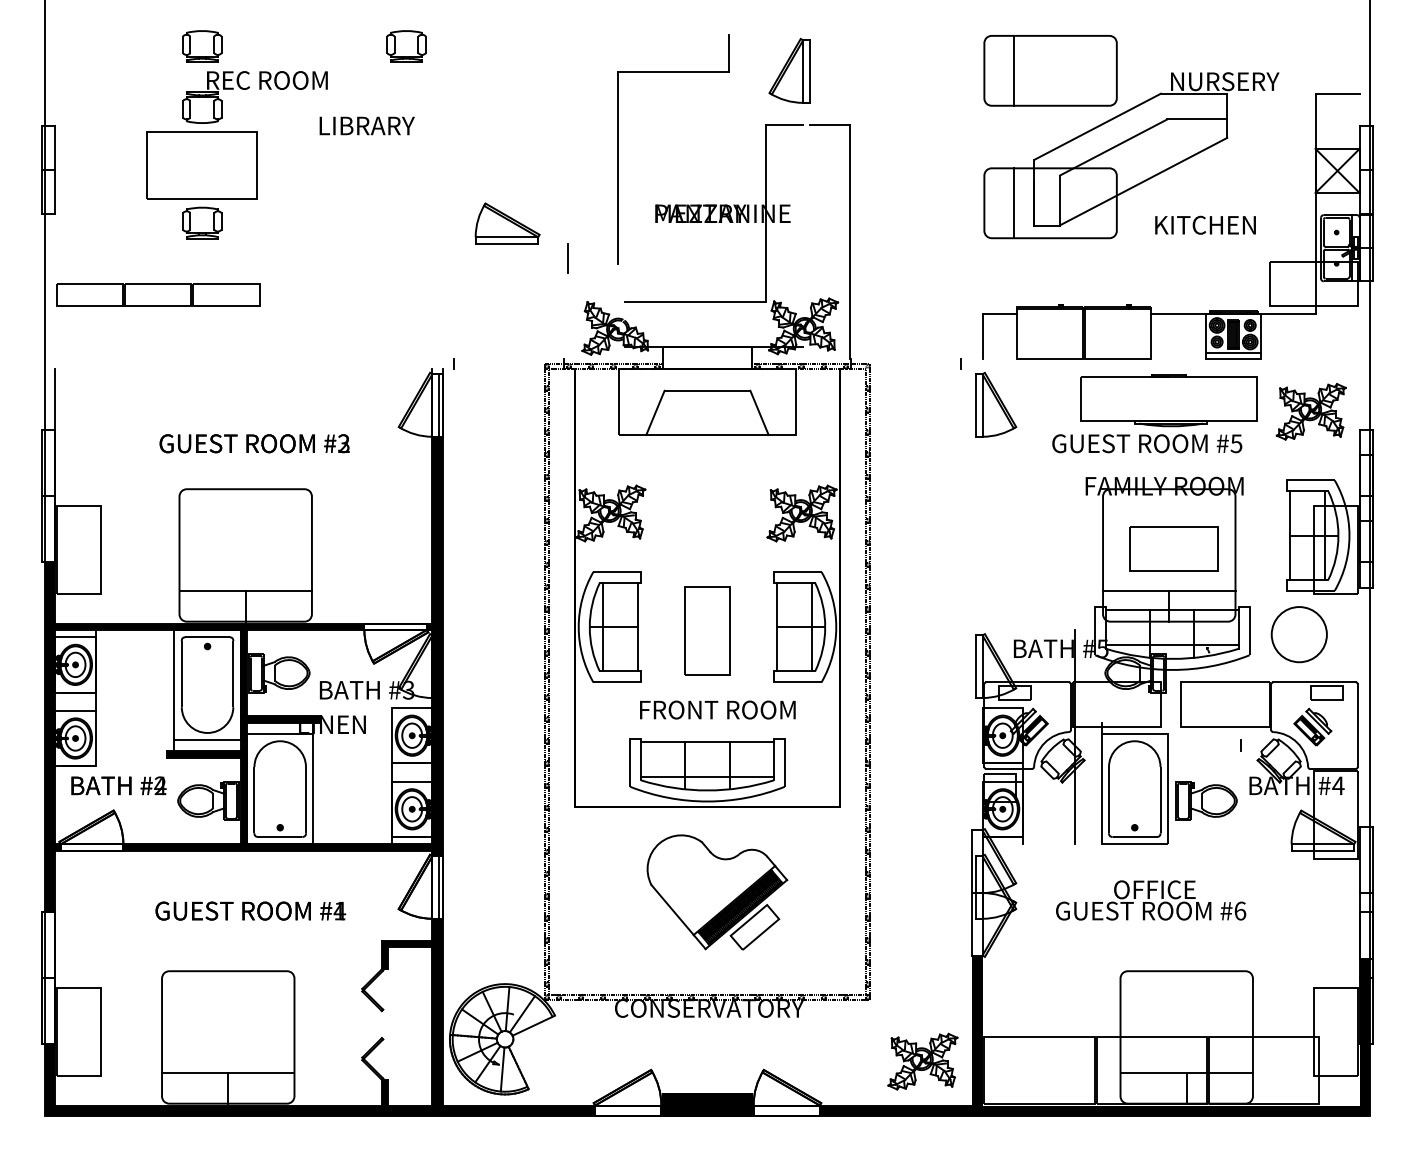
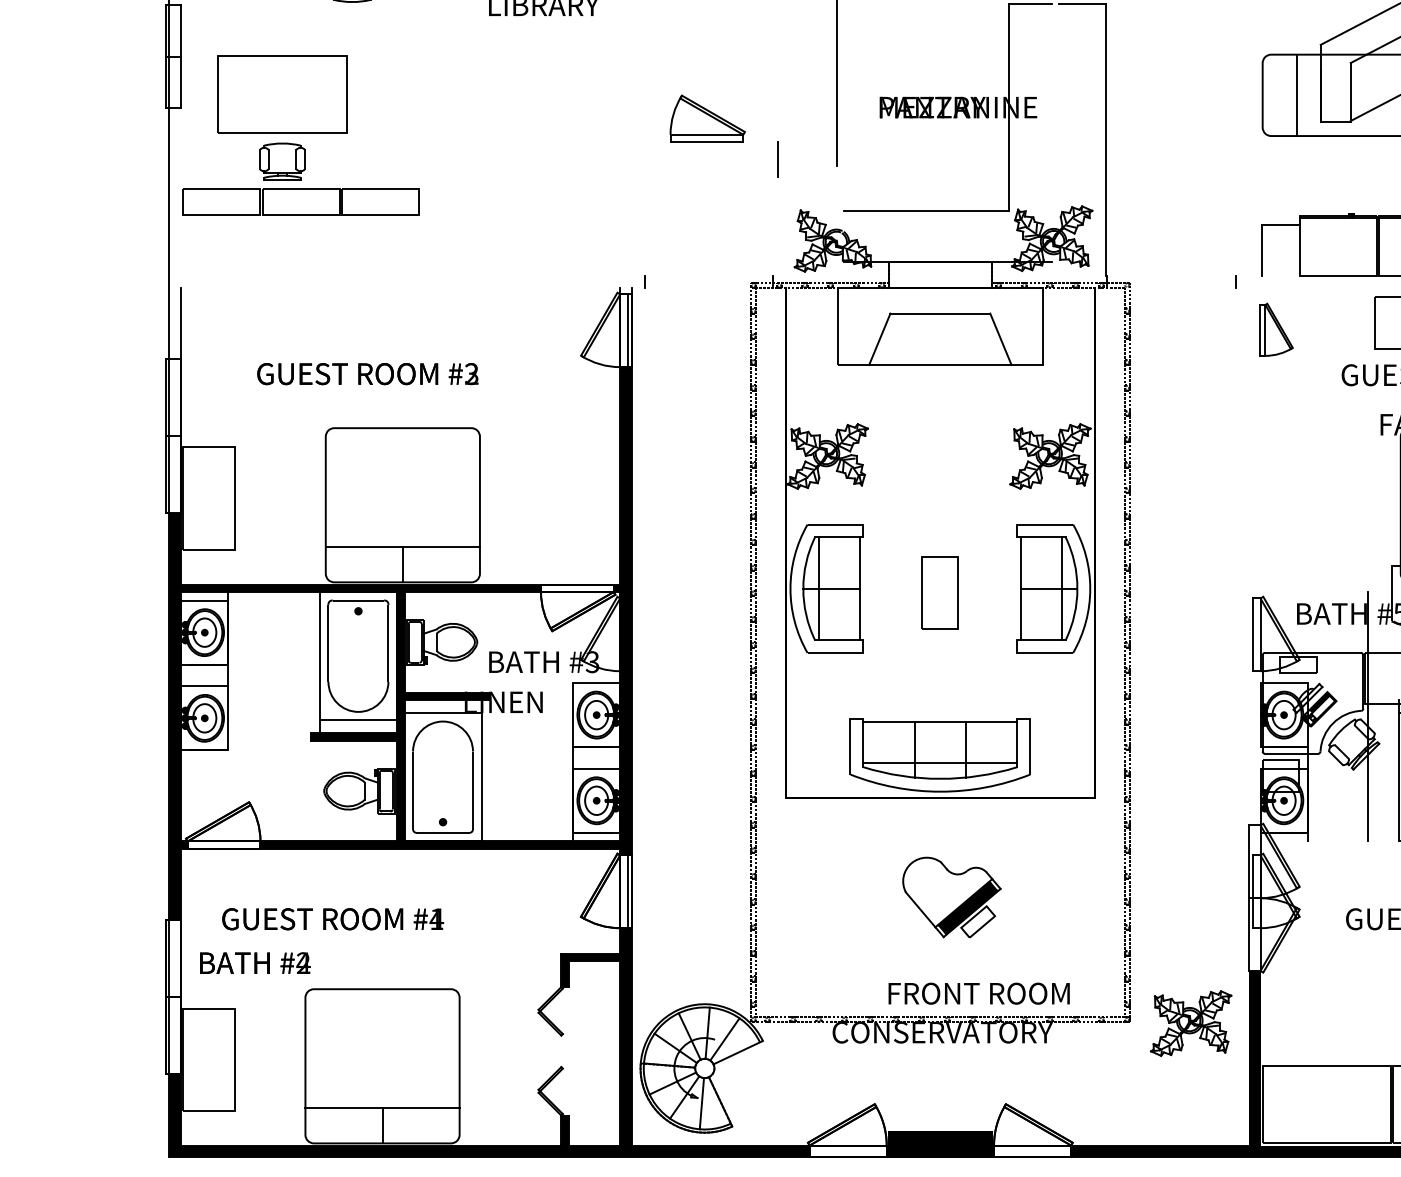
part: (201, 185) -> (281, 117), moved
part: (996, 404) -> (1276, 329), size x0.7
text: (254, 443) -> (367, 373), moved
part: (707, 630) -> (940, 592), size x0.7
text: (717, 709) -> (978, 993), moved
text: (118, 785) -> (254, 962), moved
part: (717, 892) -> (952, 897), size x0.6
text: (250, 910) -> (332, 918), moved
part: (922, 1061) -> (1190, 1023), moved

